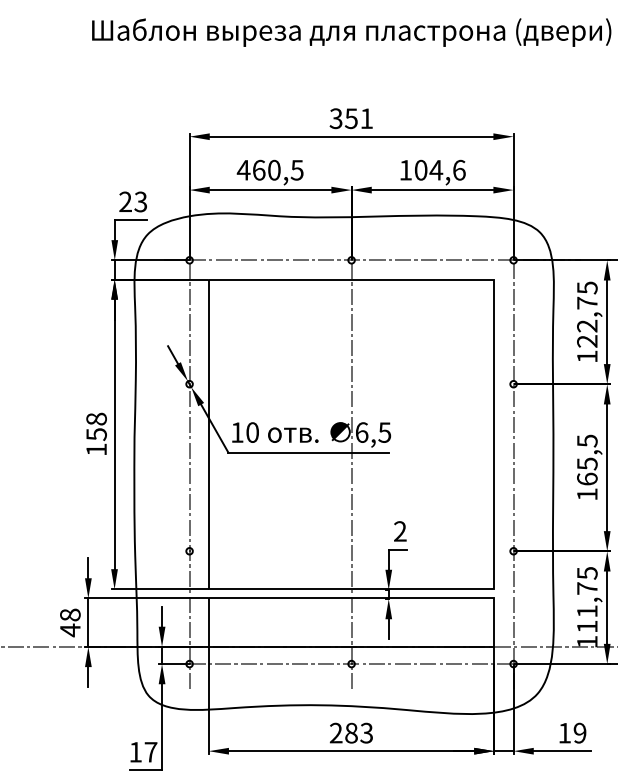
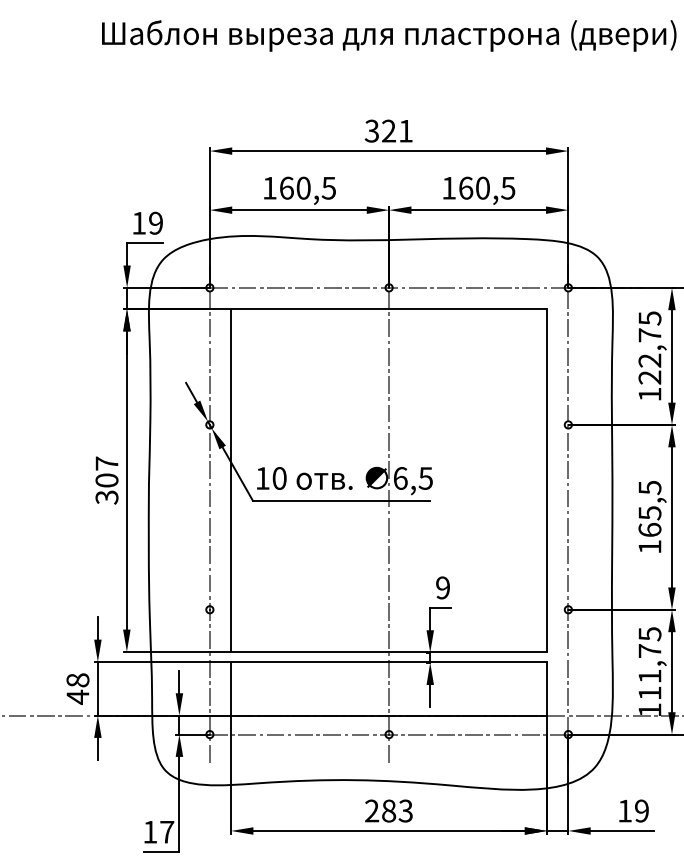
text: (351, 118) -> (388, 130), 351 -> 321
text: (440, 169) -> (487, 187), 104,6 -> 160,5
text: (243, 170) -> (269, 188), 460,5 -> 160,5
text: (133, 201) -> (147, 222), 23 -> 19
text: (96, 434) -> (106, 480), 158 -> 307
text: (400, 531) -> (443, 587), 2 -> 9

